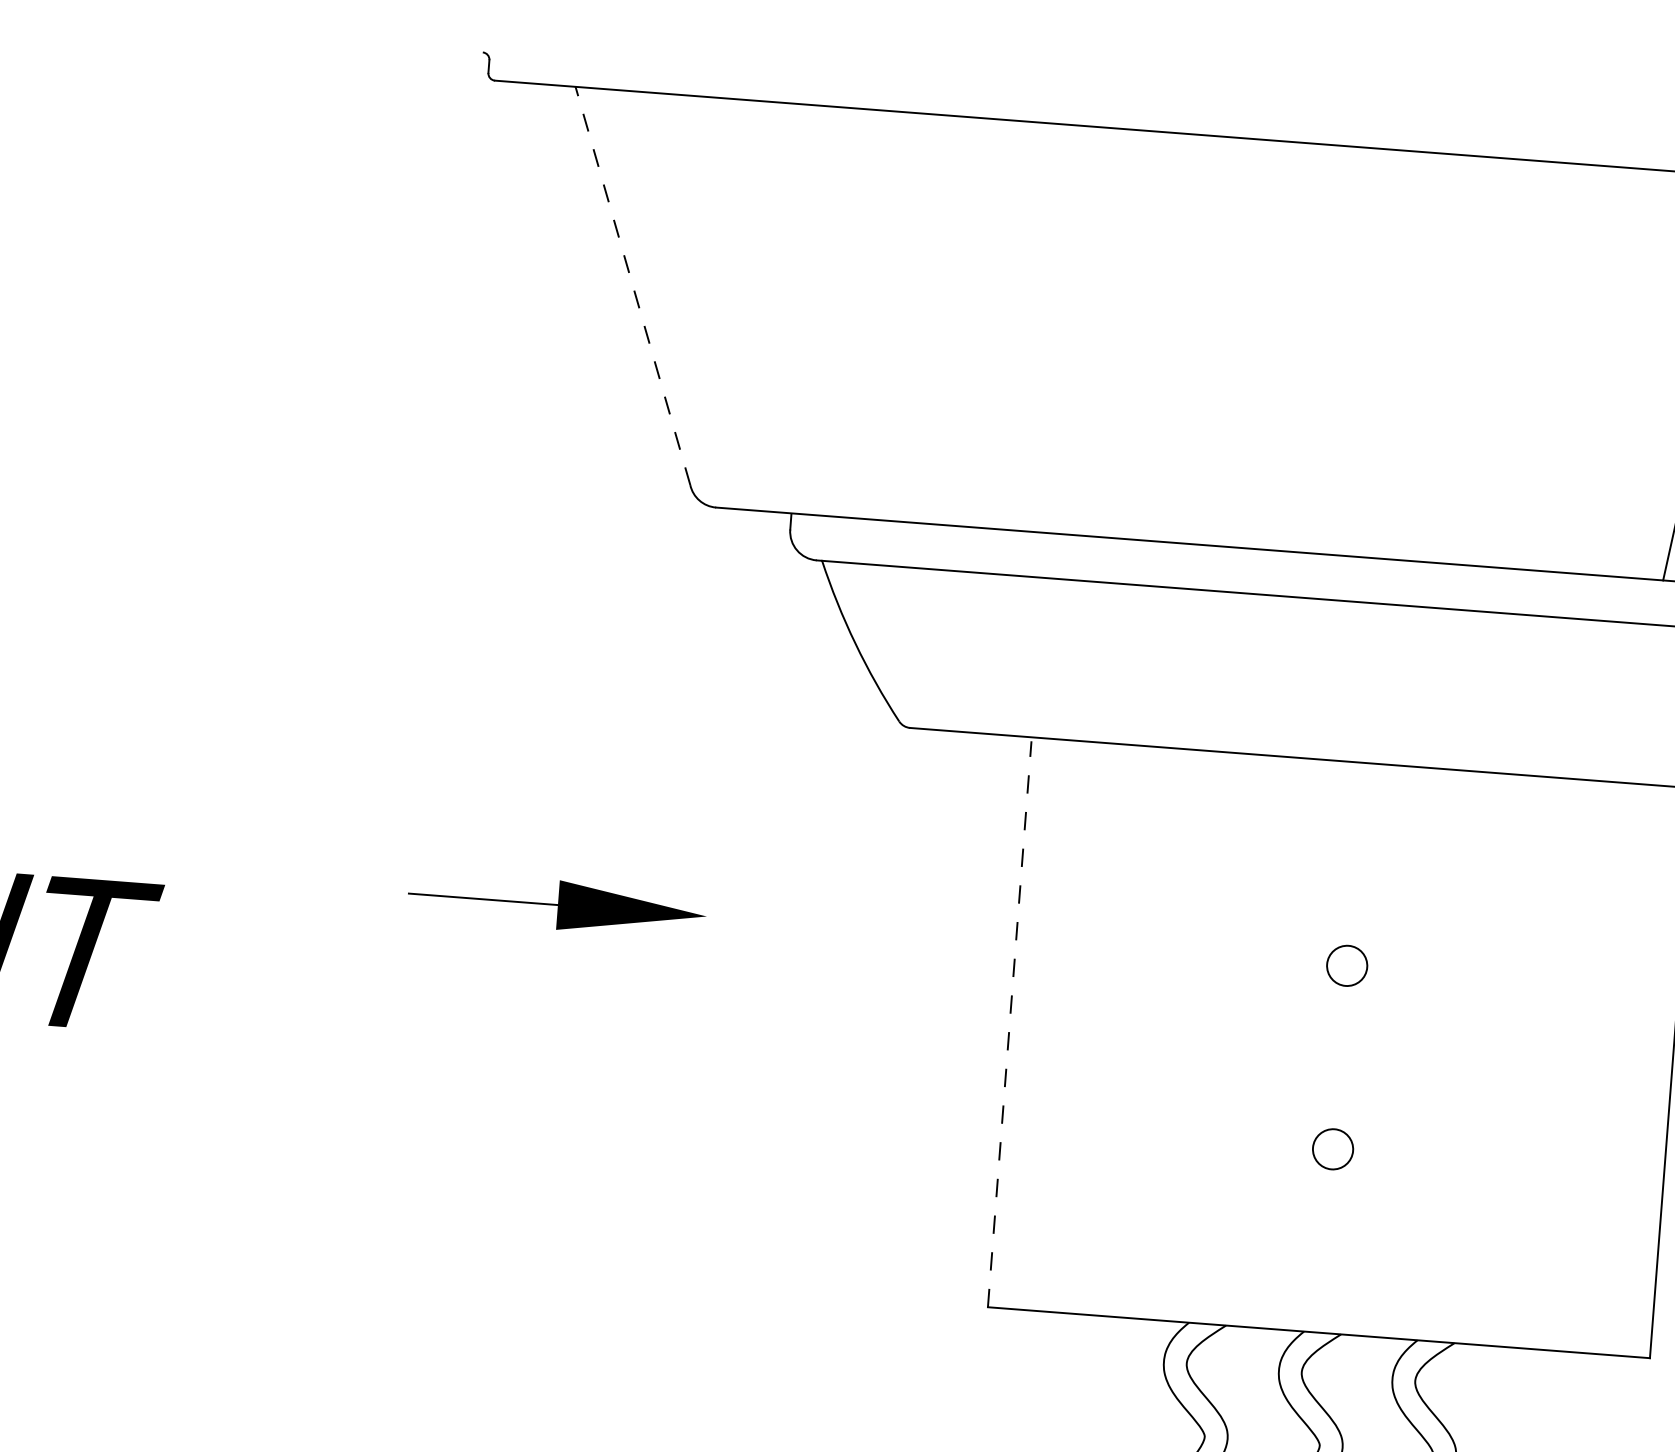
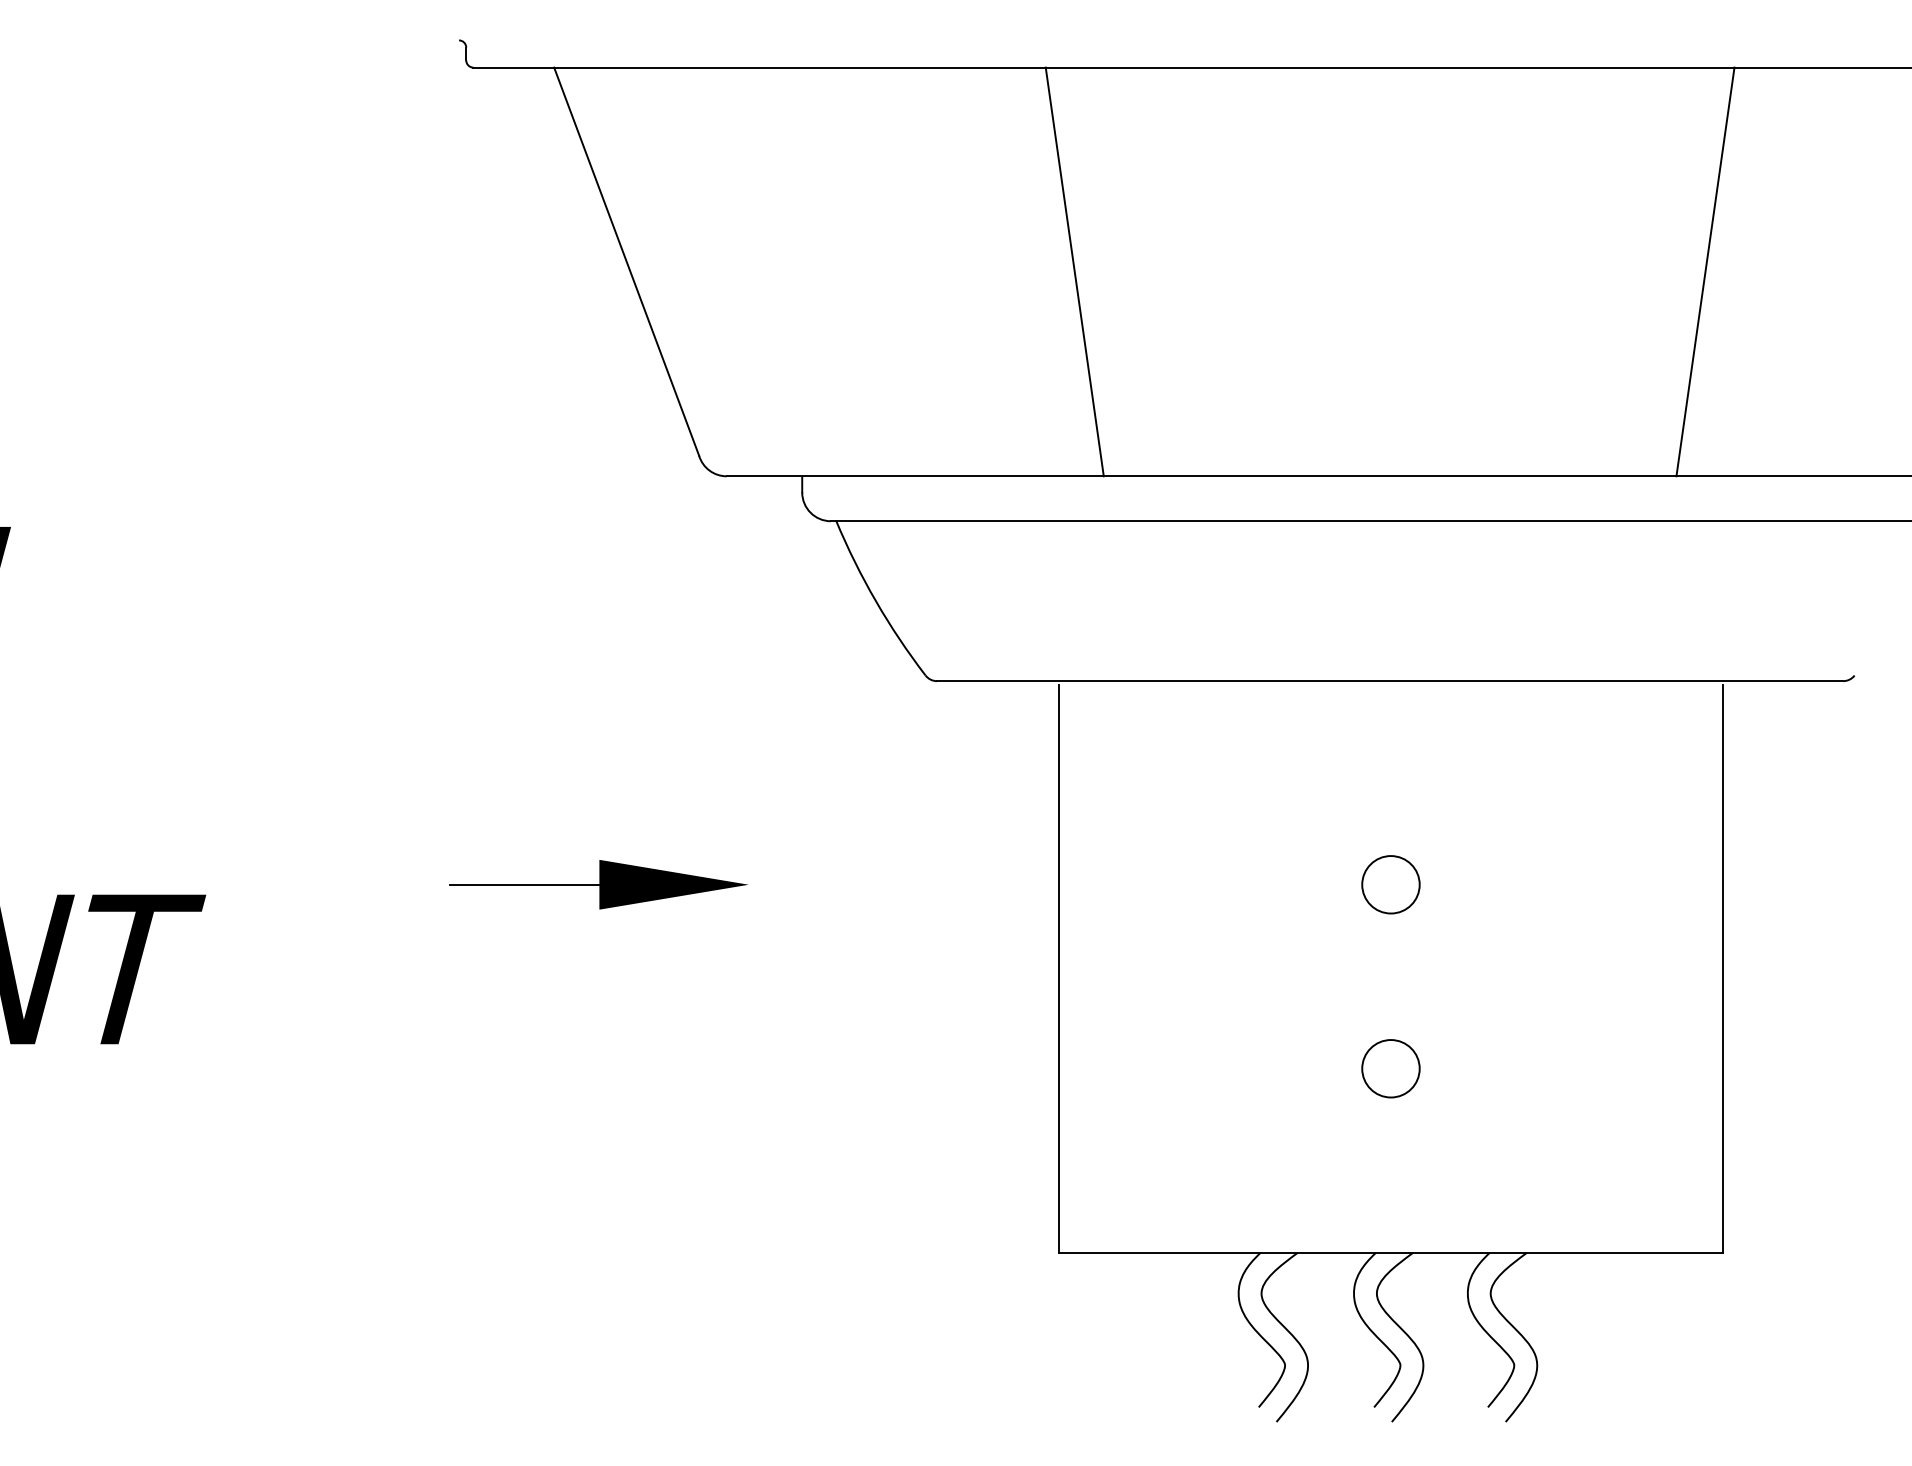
line: (632, 285) -> (626, 261), dashed -> solid
line: (1078, 330) -> (1074, 271), added
circle: (1346, 965) -> (1390, 884), size x1.43
line: (1009, 1023) -> (1058, 968), dashed -> solid
circle: (1332, 1148) -> (1390, 1068), size x1.43

